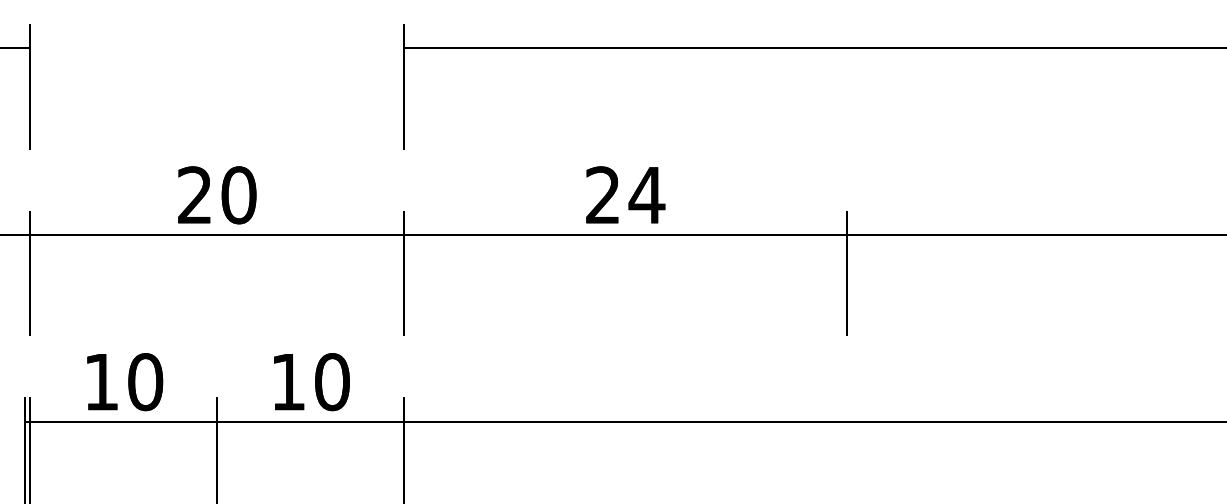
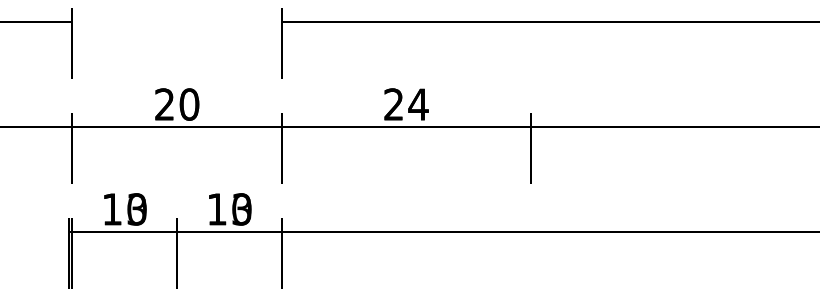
text: (144, 382) -> (136, 209), 10 -> 13
text: (331, 382) -> (241, 209), 10 -> 13

